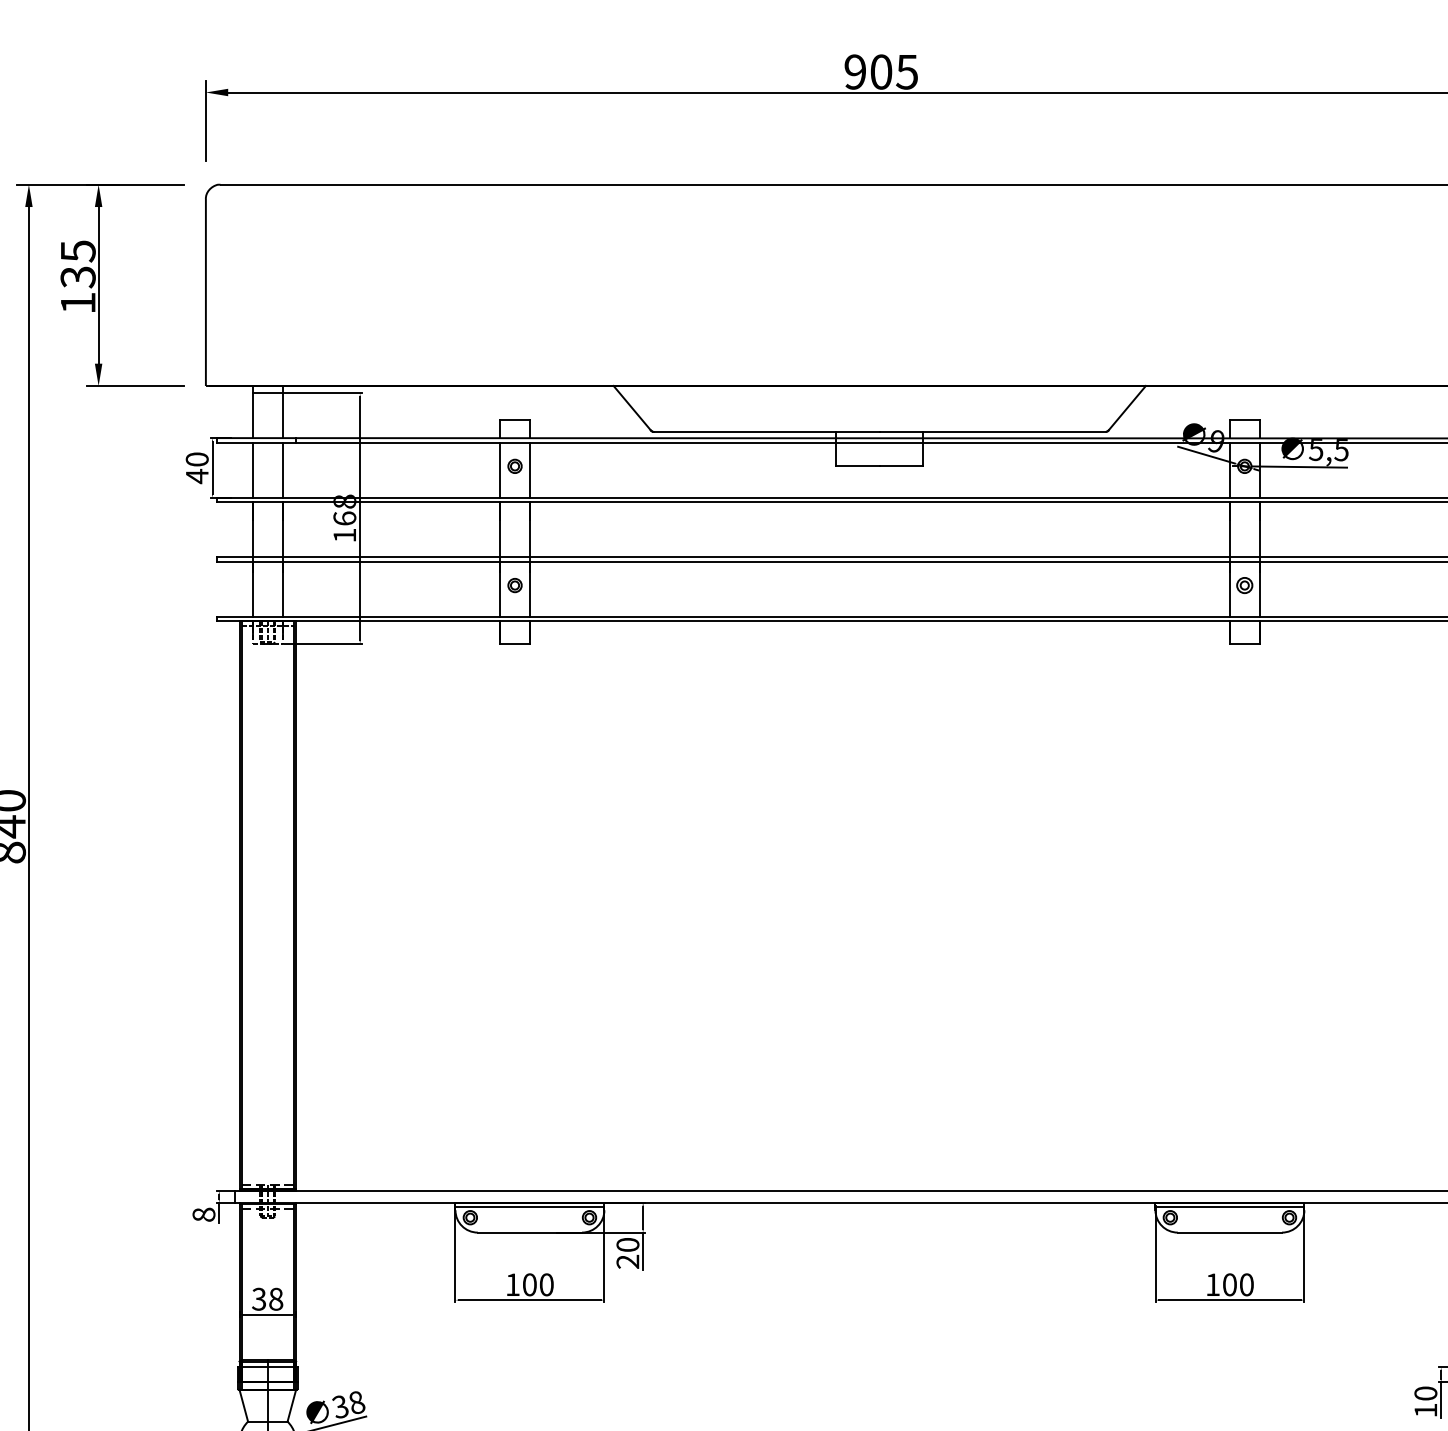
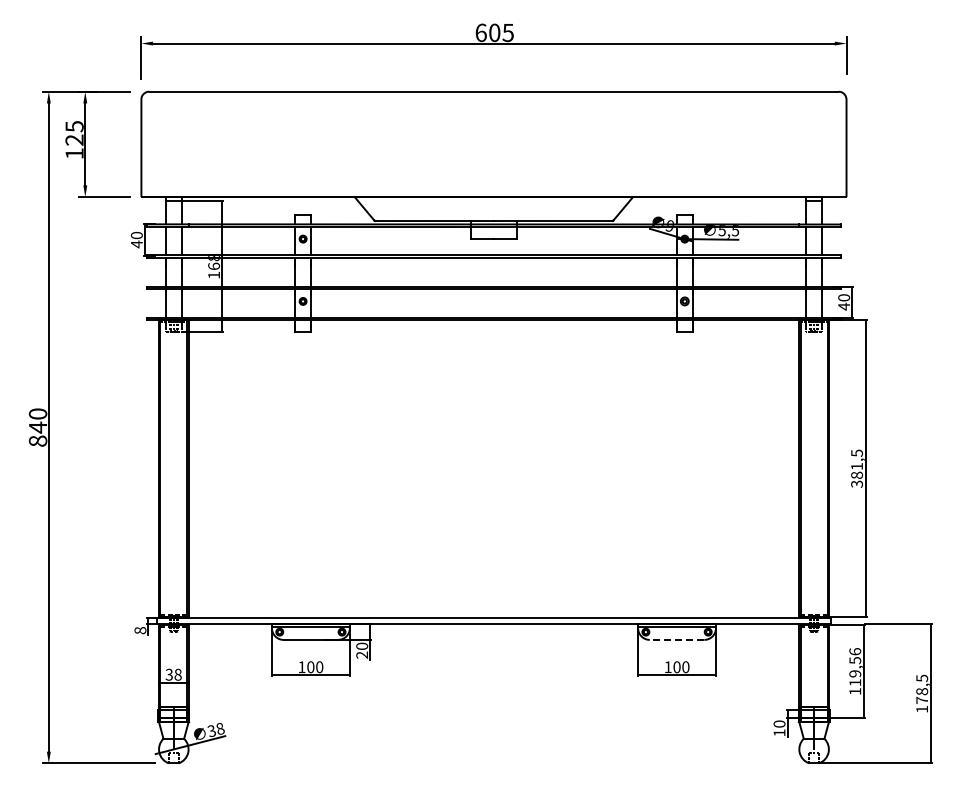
text: (854, 71) -> (480, 32), 905 -> 605
text: (77, 275) -> (74, 139), 135 -> 125
line: (1228, 1231) -> (676, 639), solid -> dashed

